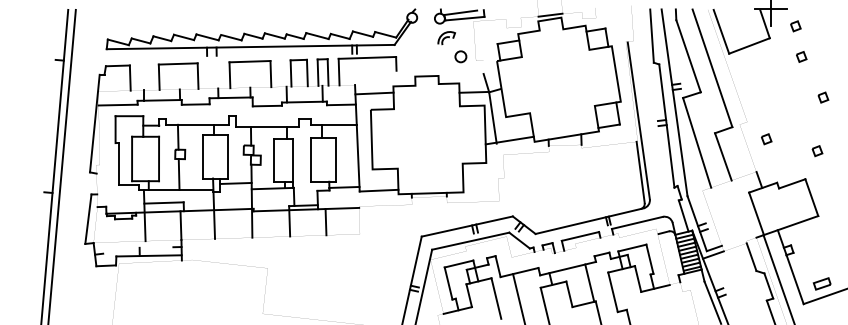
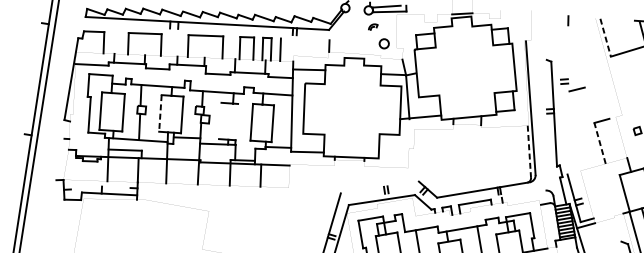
line: (721, 32) -> (605, 38), solid -> dashed
line: (651, 35) -> (546, 36), removed
part: (446, 38) -> (373, 27), size x0.6
line: (688, 56) -> (576, 56), removed
line: (367, 57) -> (305, 39), removed
line: (712, 68) -> (596, 68), removed
line: (674, 102) -> (561, 94), removed
line: (697, 142) -> (579, 129), removed
line: (202, 156) -> (160, 113), solid -> dashed
line: (723, 156) -> (600, 143), solid -> dashed
line: (273, 160) -> (220, 120), removed
line: (293, 160) -> (236, 121), removed
line: (640, 172) -> (529, 151), solid -> dashed
line: (88, 218) -> (60, 158), removed
line: (636, 222) -> (522, 193), removed
line: (466, 226) -> (379, 187), removed
line: (751, 256) -> (618, 229), removed

